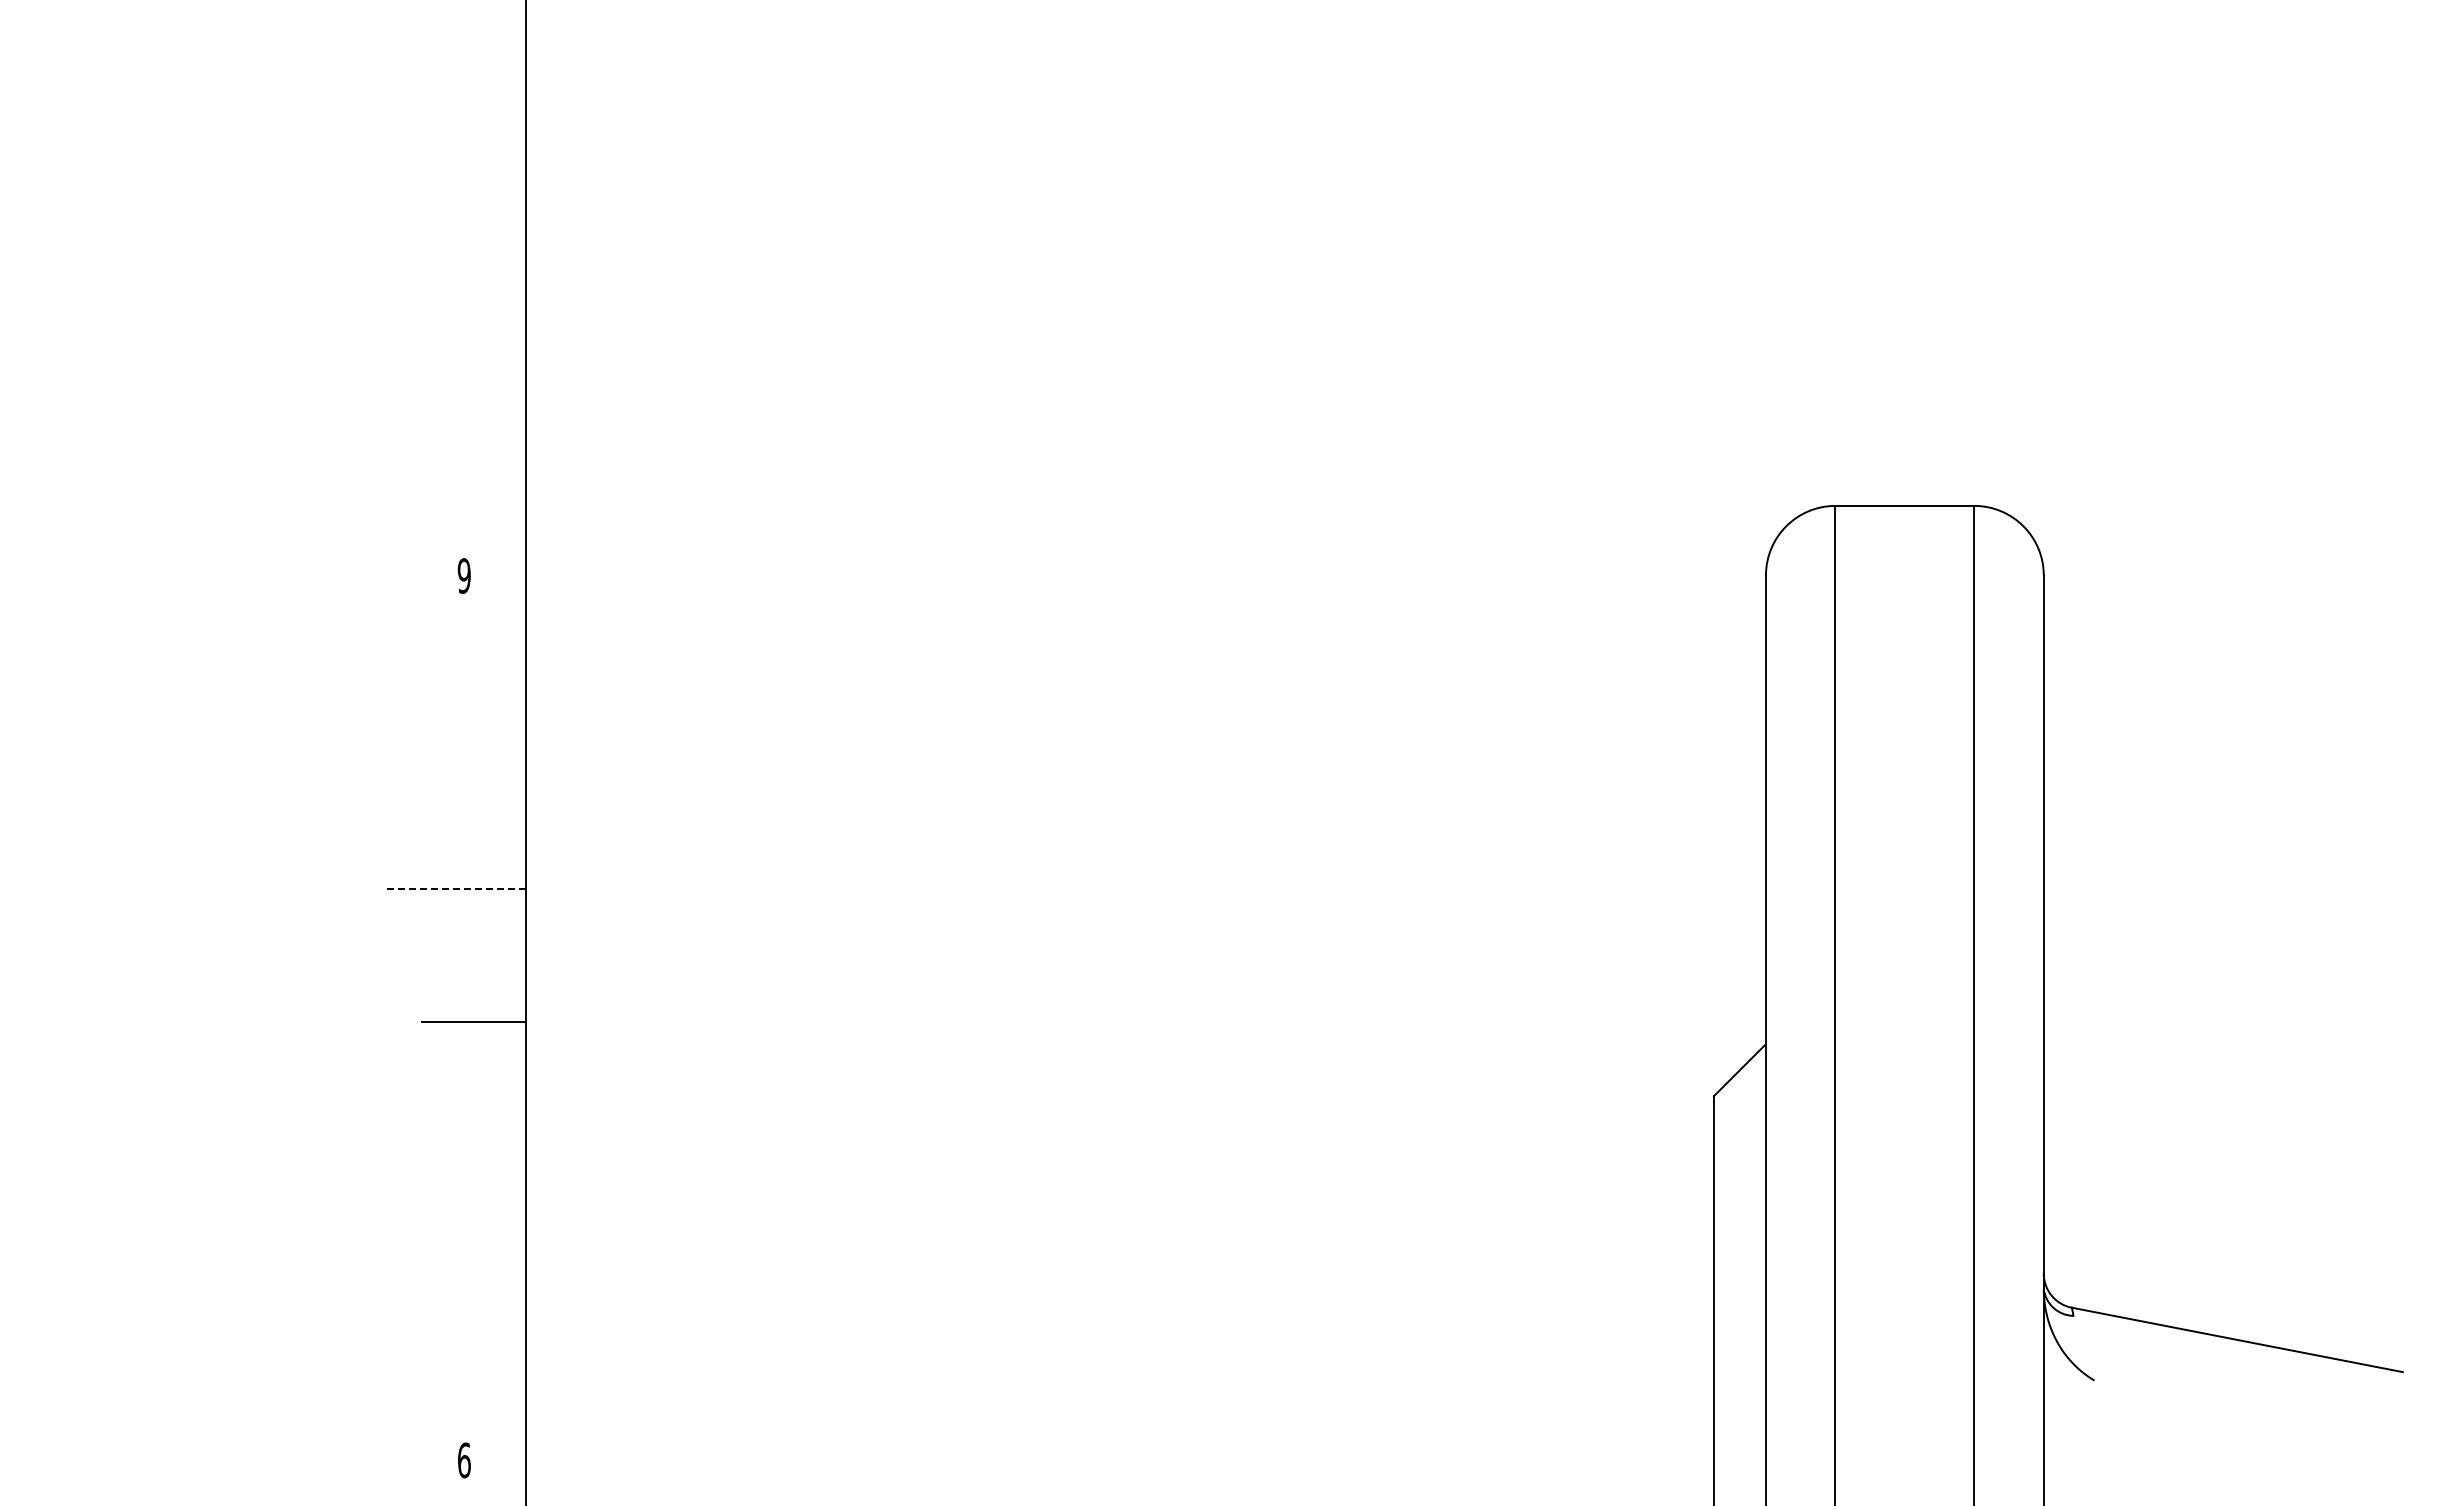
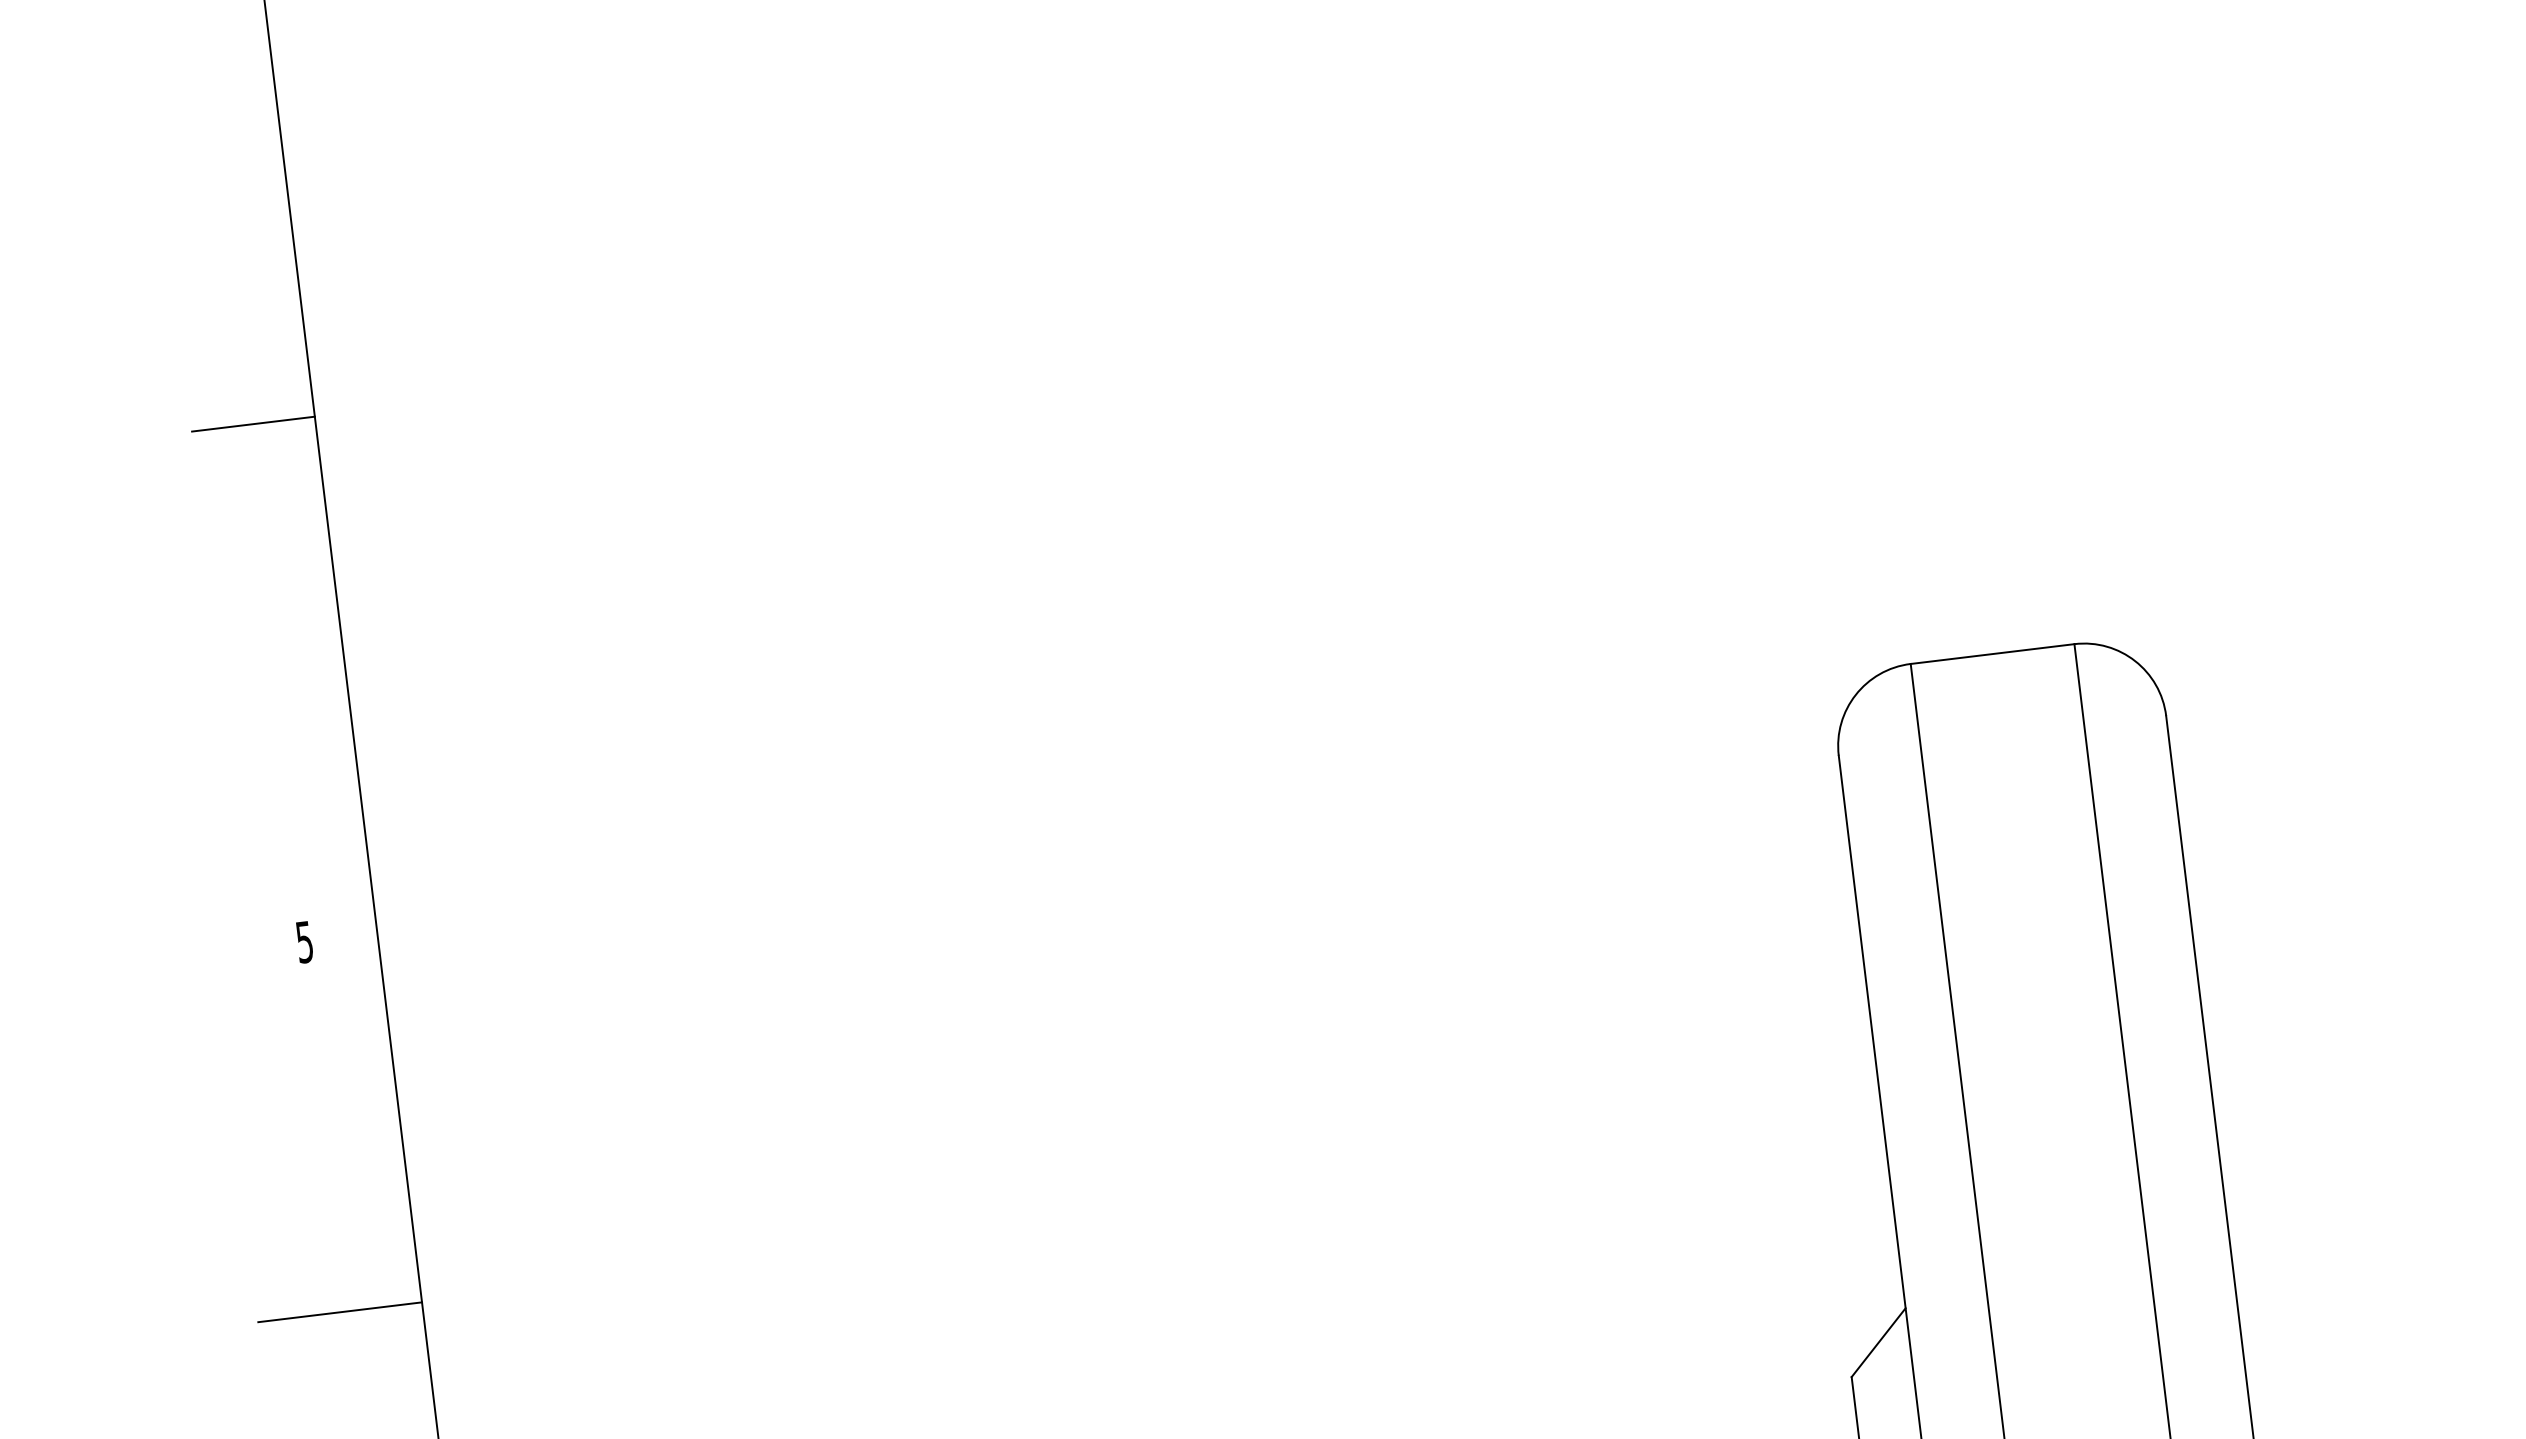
line: (473, 137) -> (253, 424), added
text: (463, 575) -> (303, 941), 9 -> 5
line: (457, 889) -> (341, 1312), dashed -> solid

